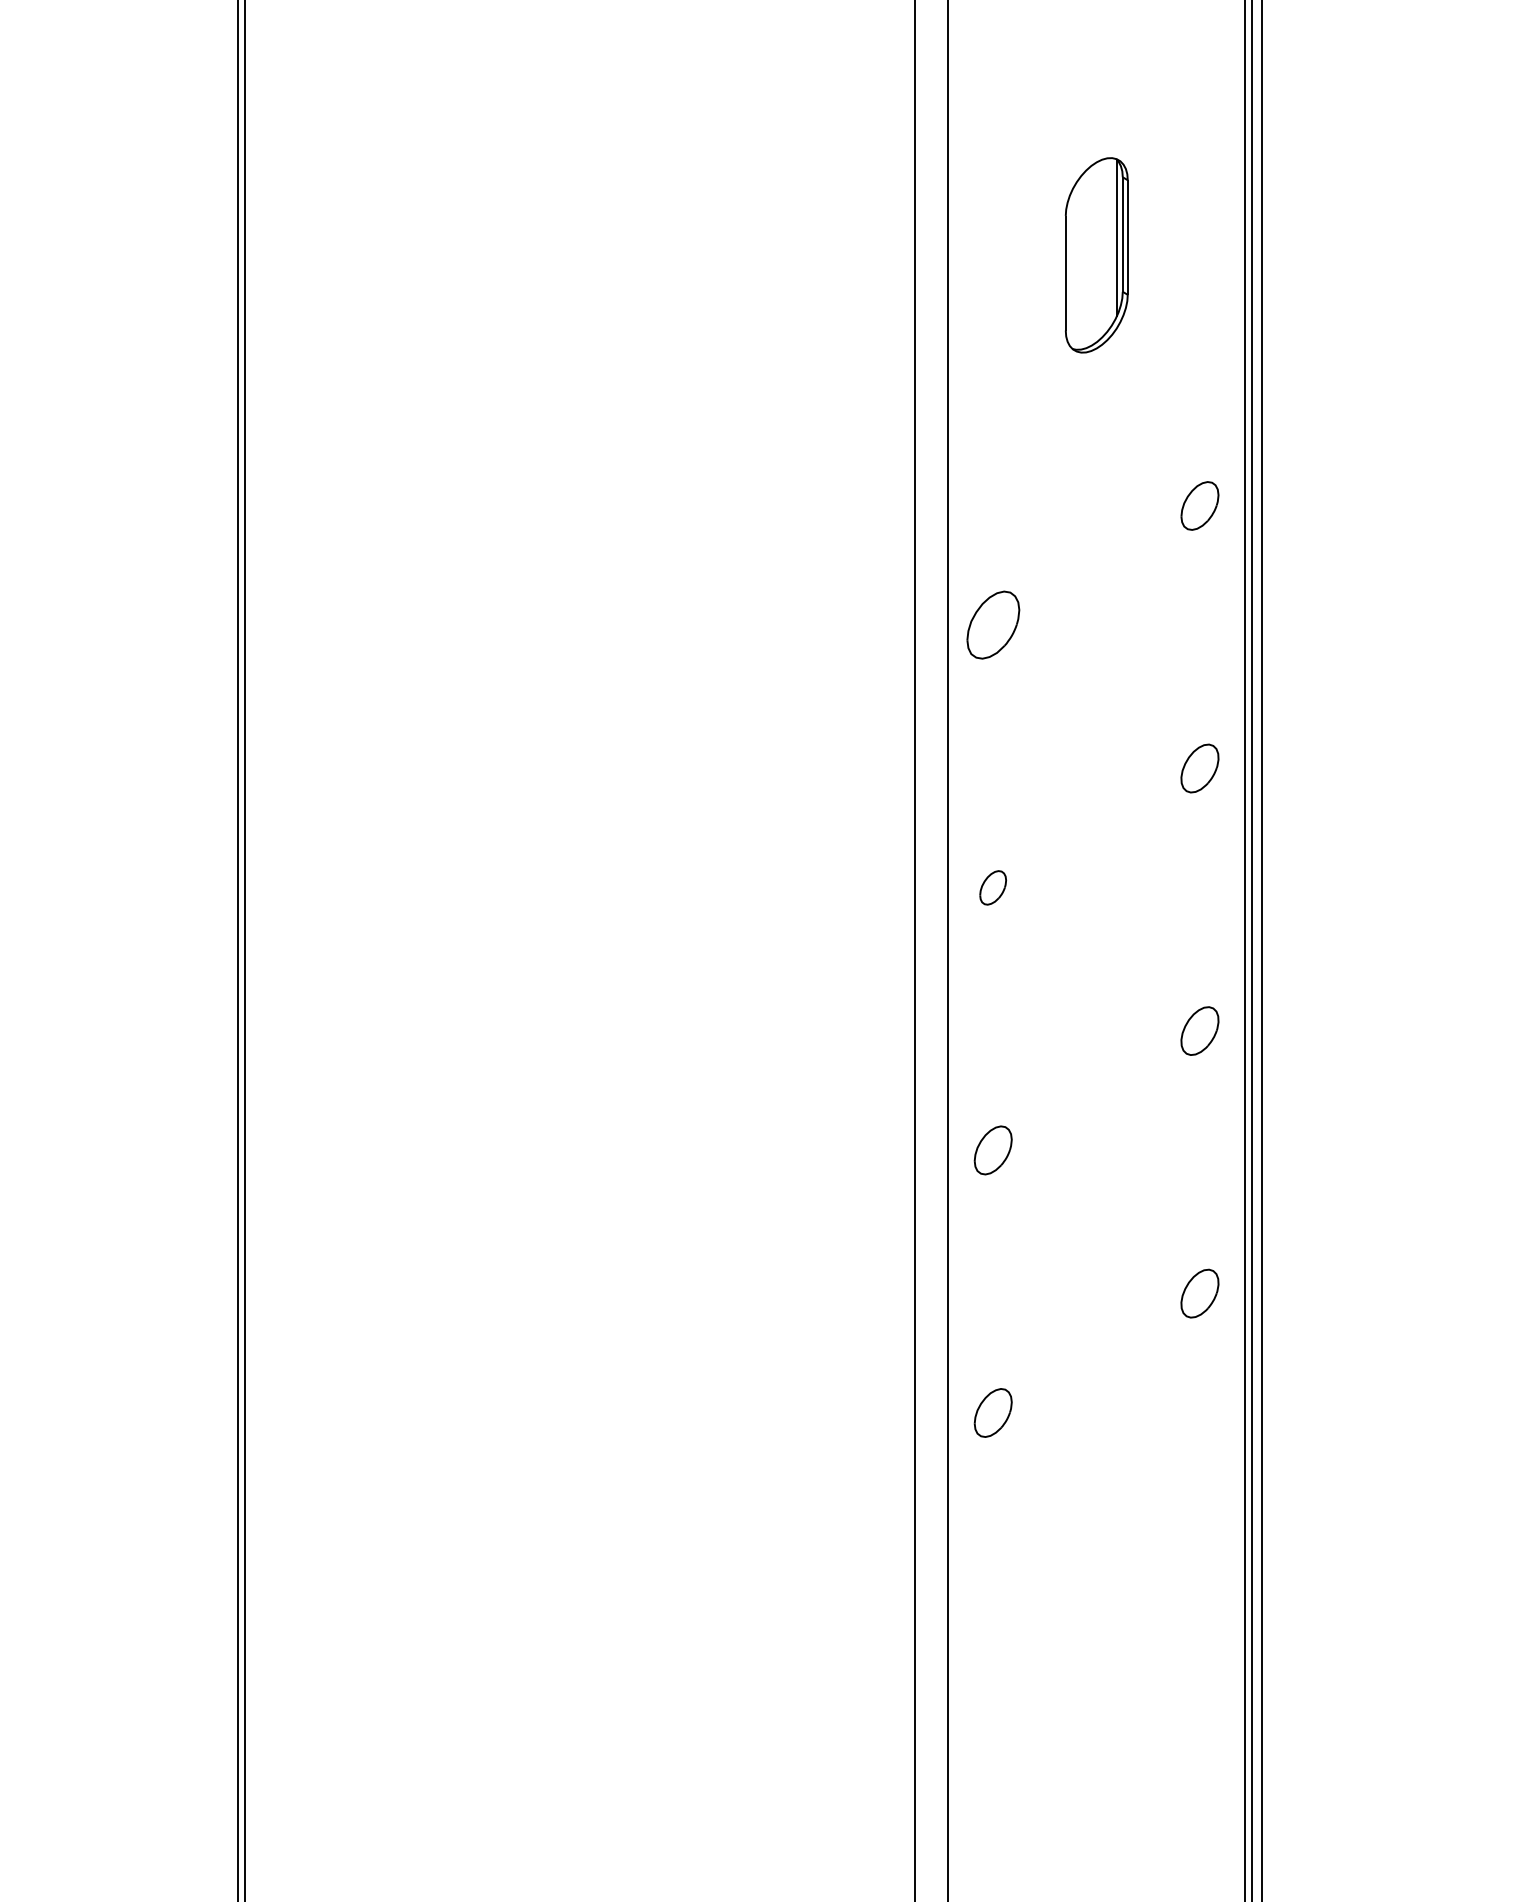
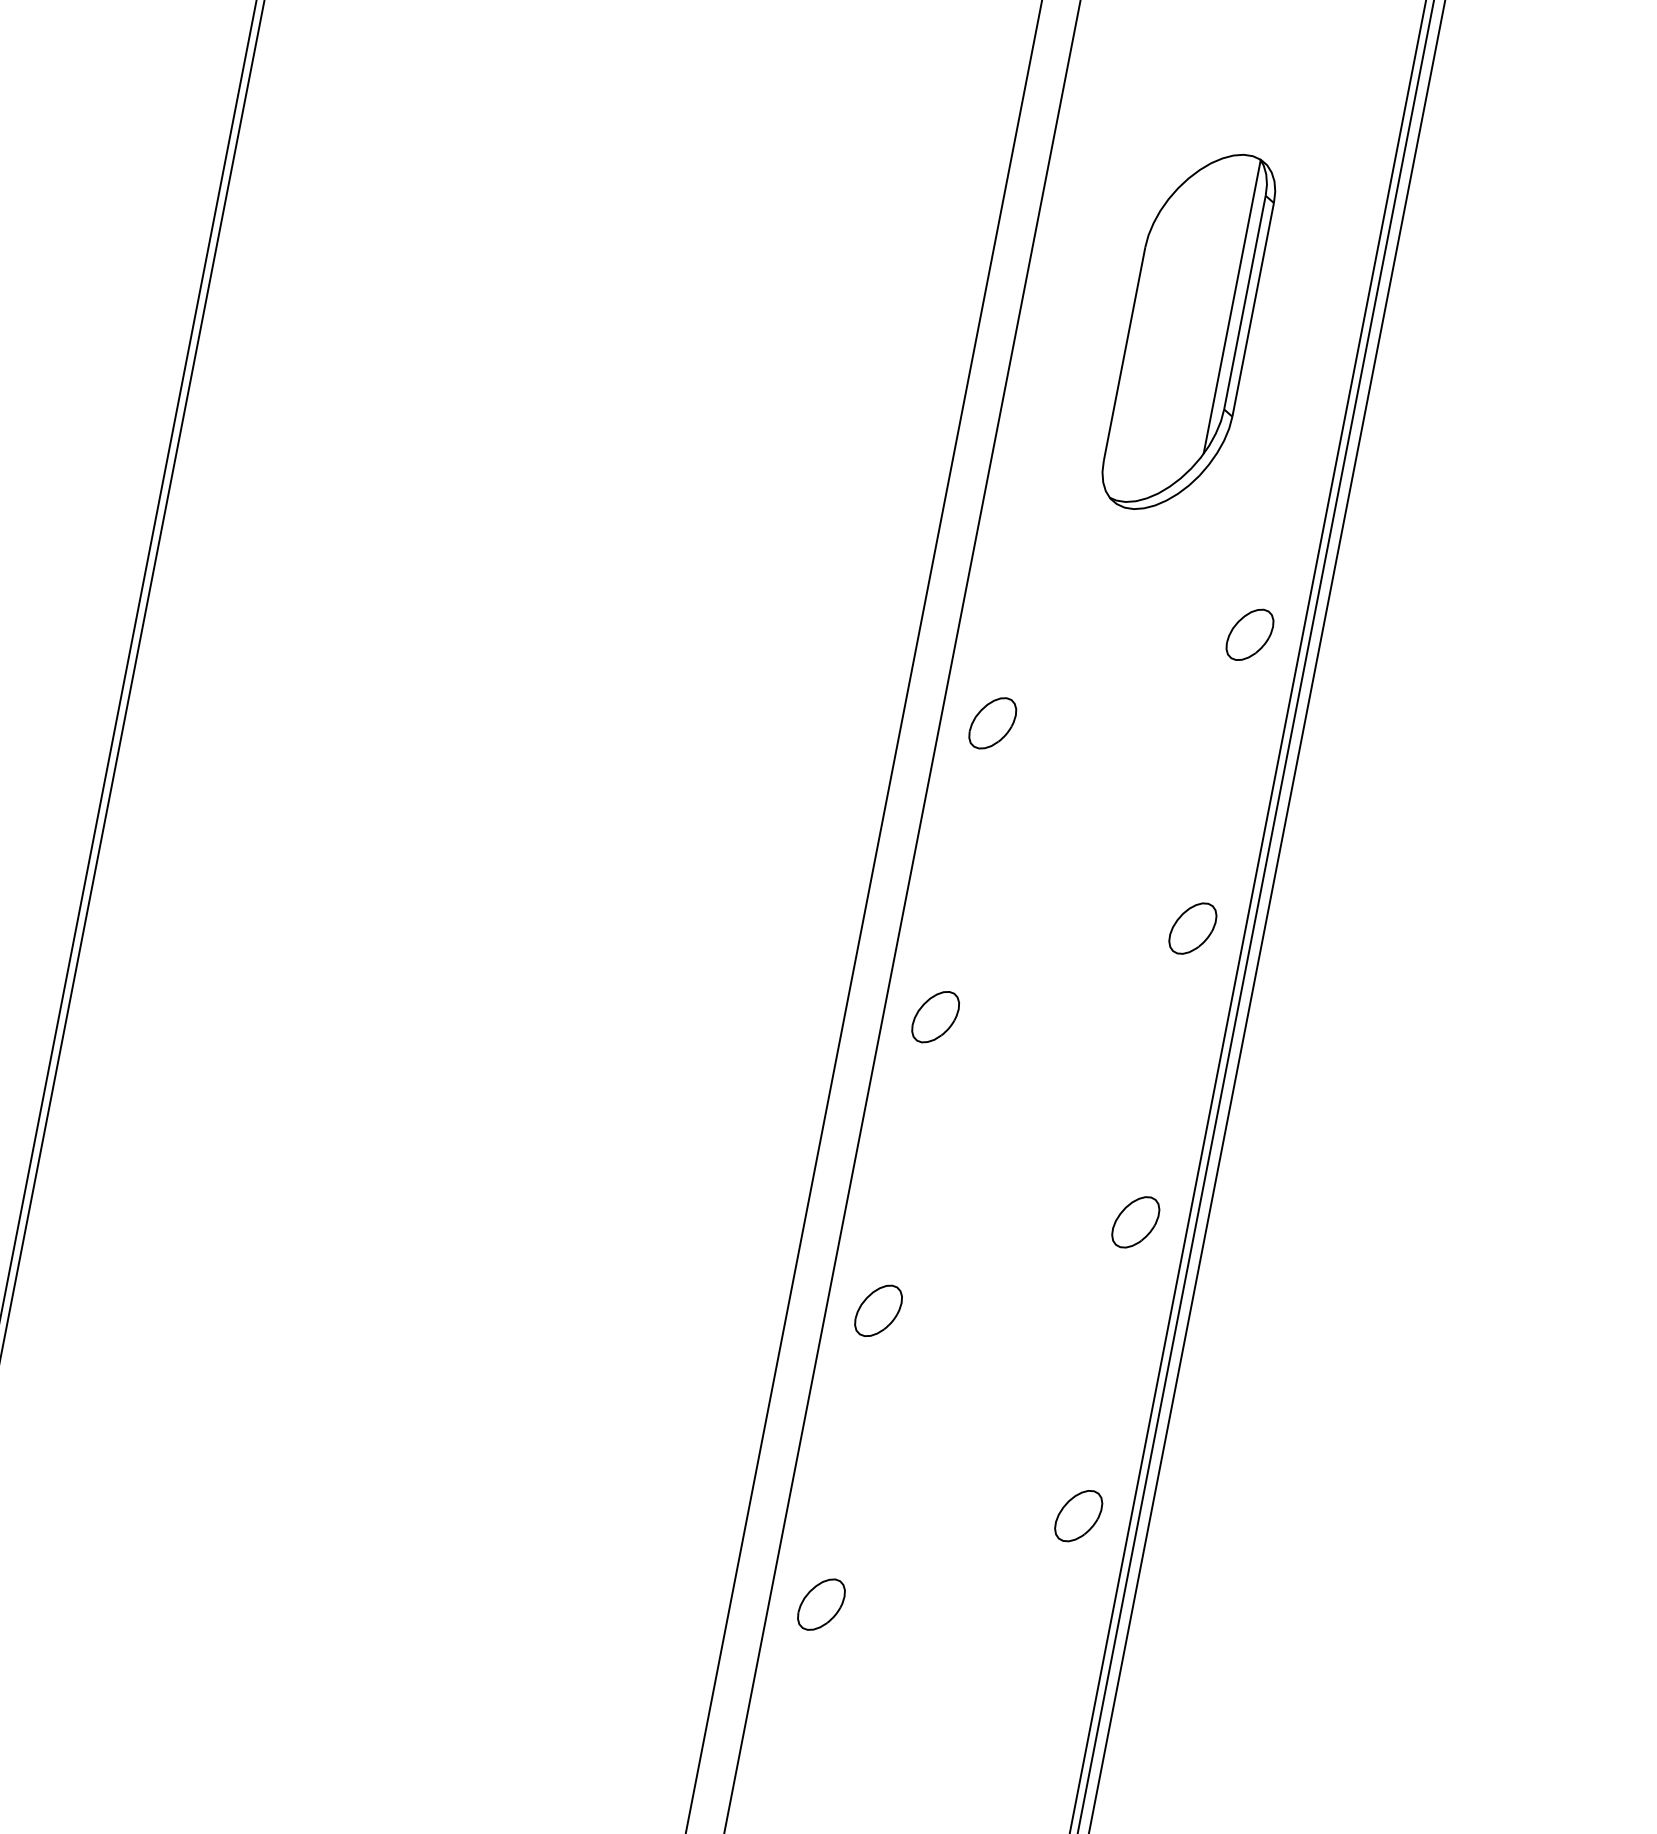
part: (1096, 255) -> (1188, 332), size x1.67
part: (992, 625) -> (991, 723), size x0.71
part: (992, 887) -> (934, 1016), size x1.43

